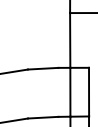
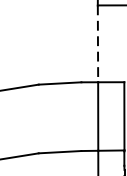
line: (70, 40) -> (98, 43), solid -> dashed

